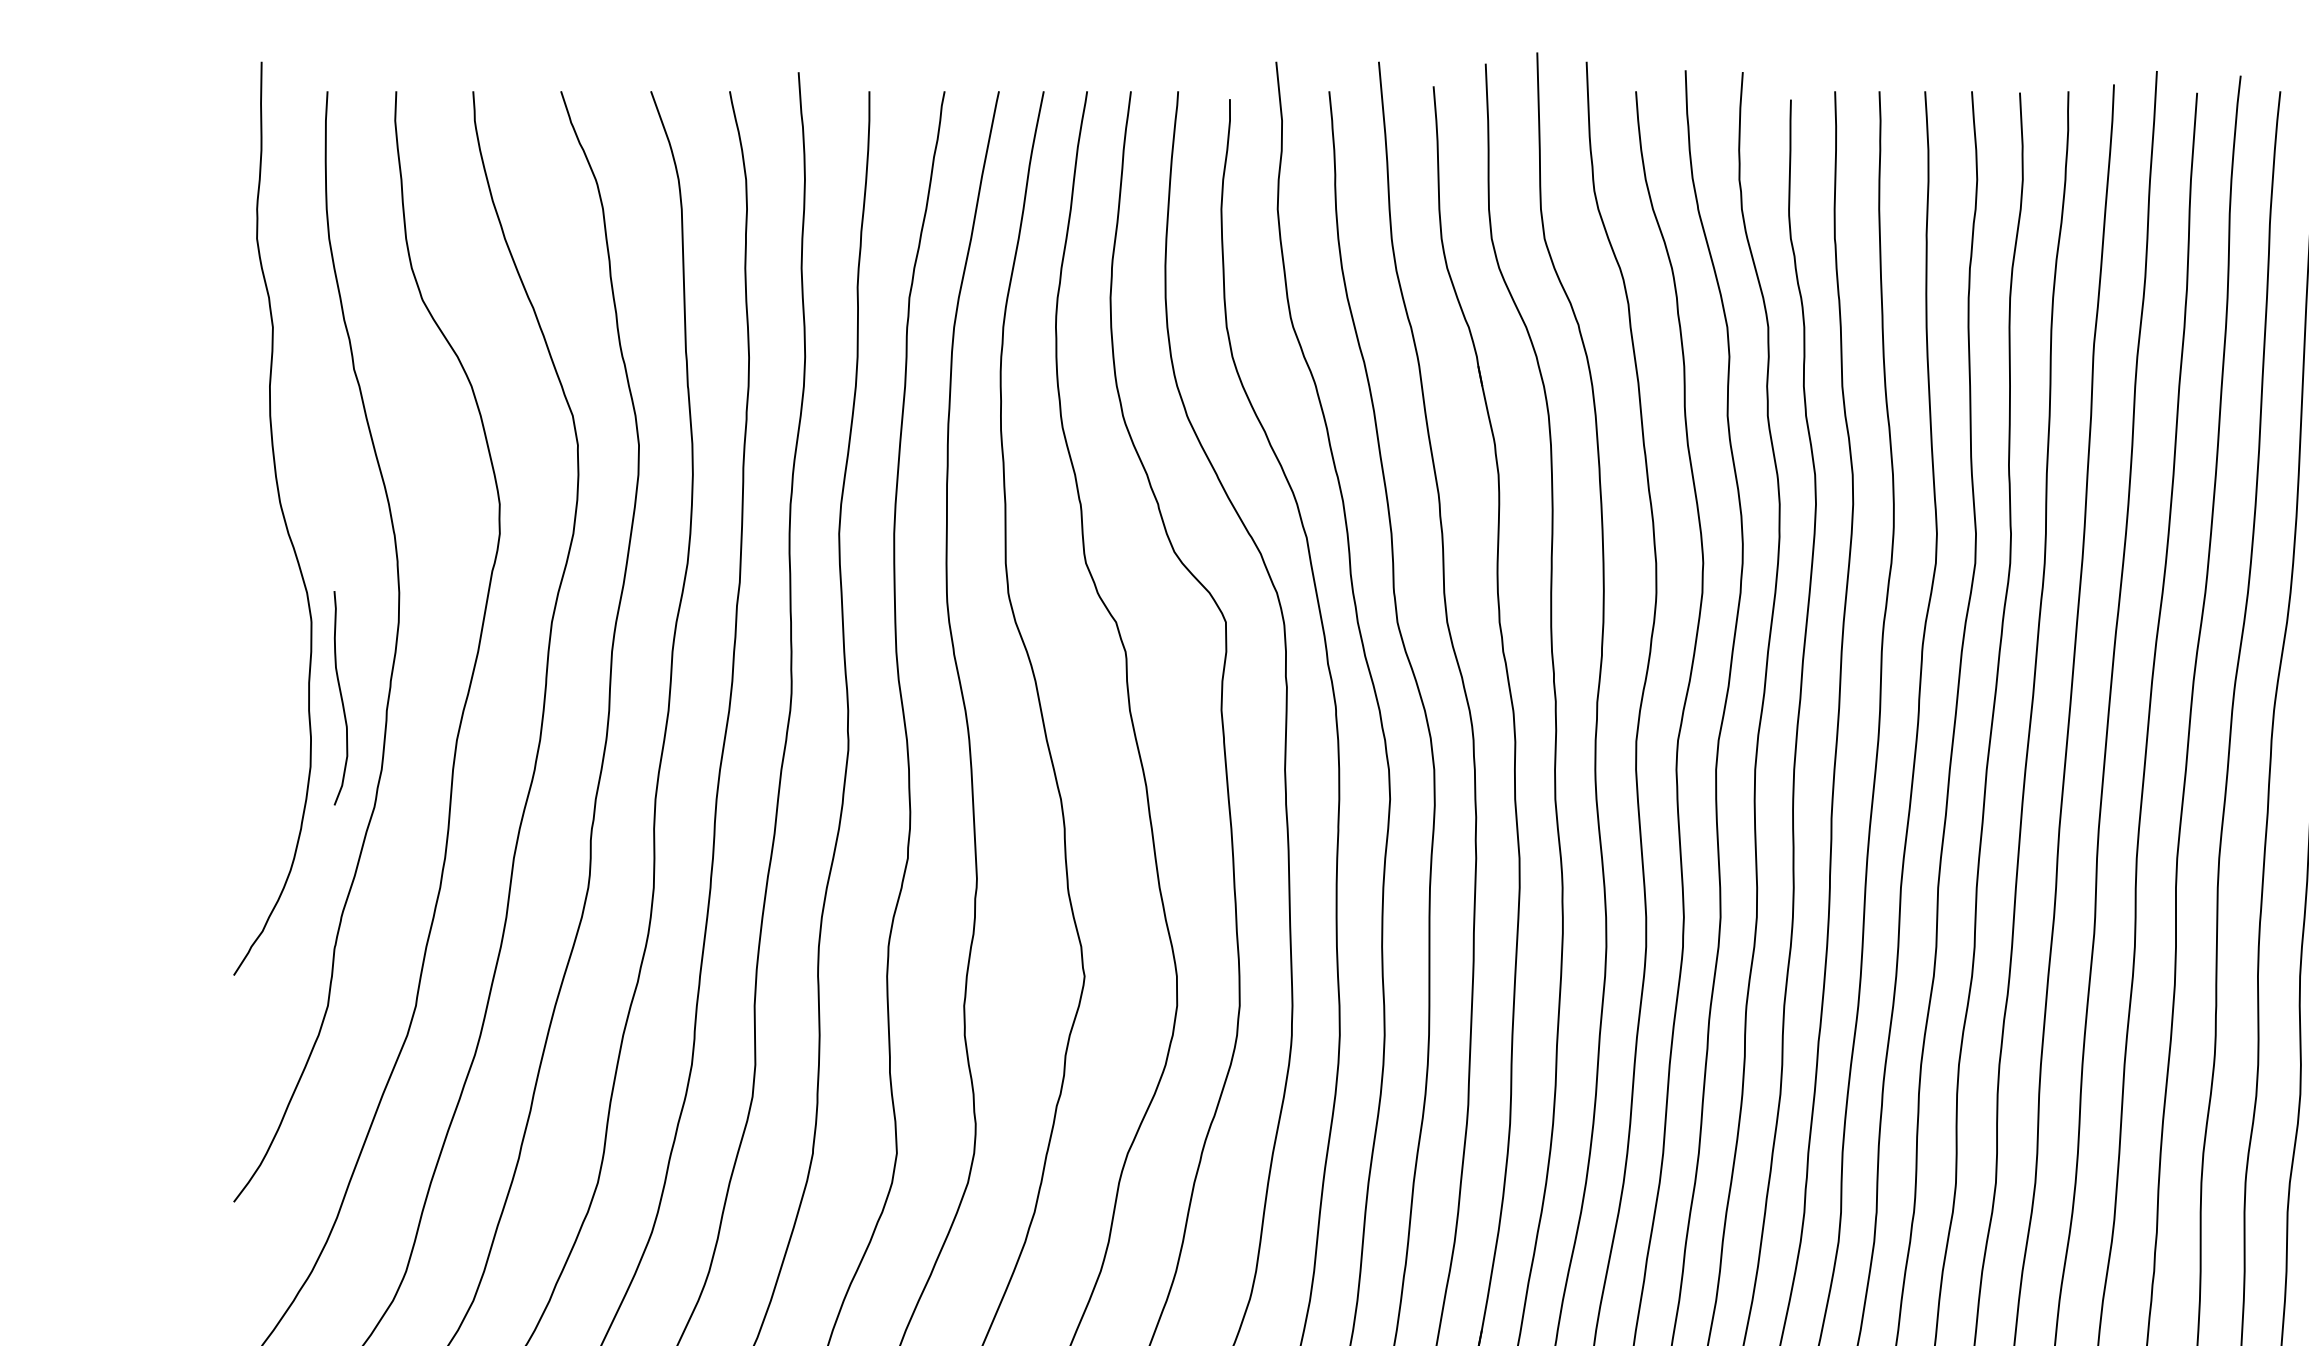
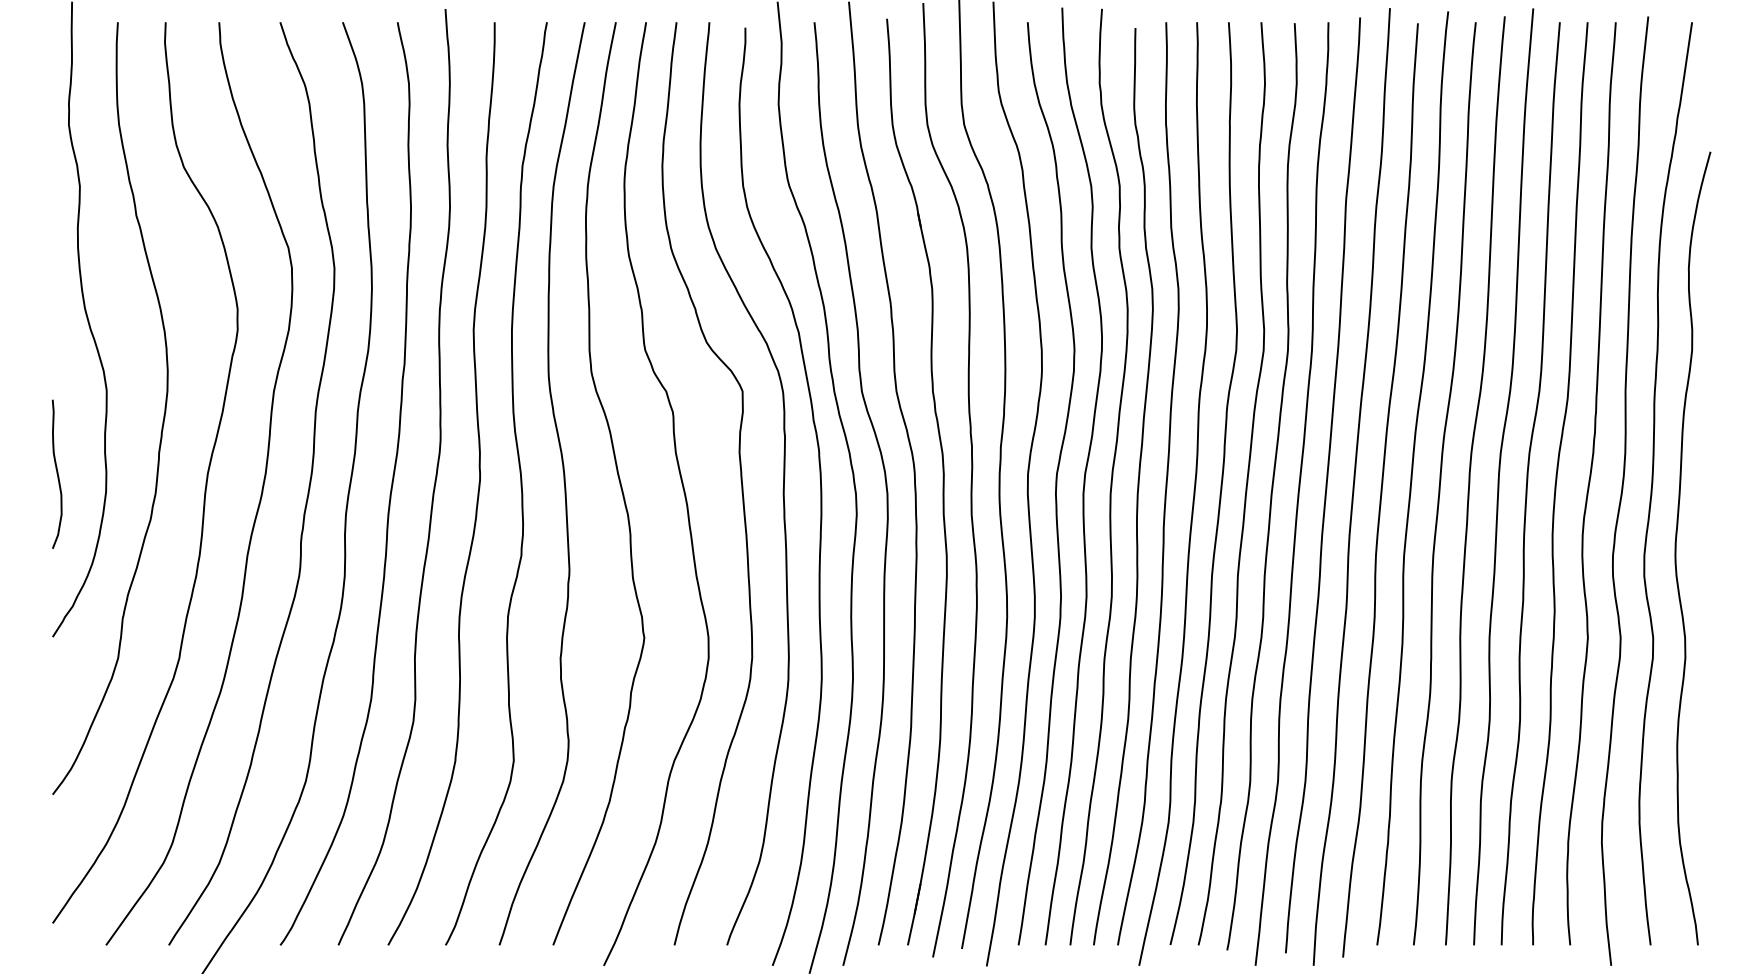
curve: (339, 697) -> (56, 473), moved

